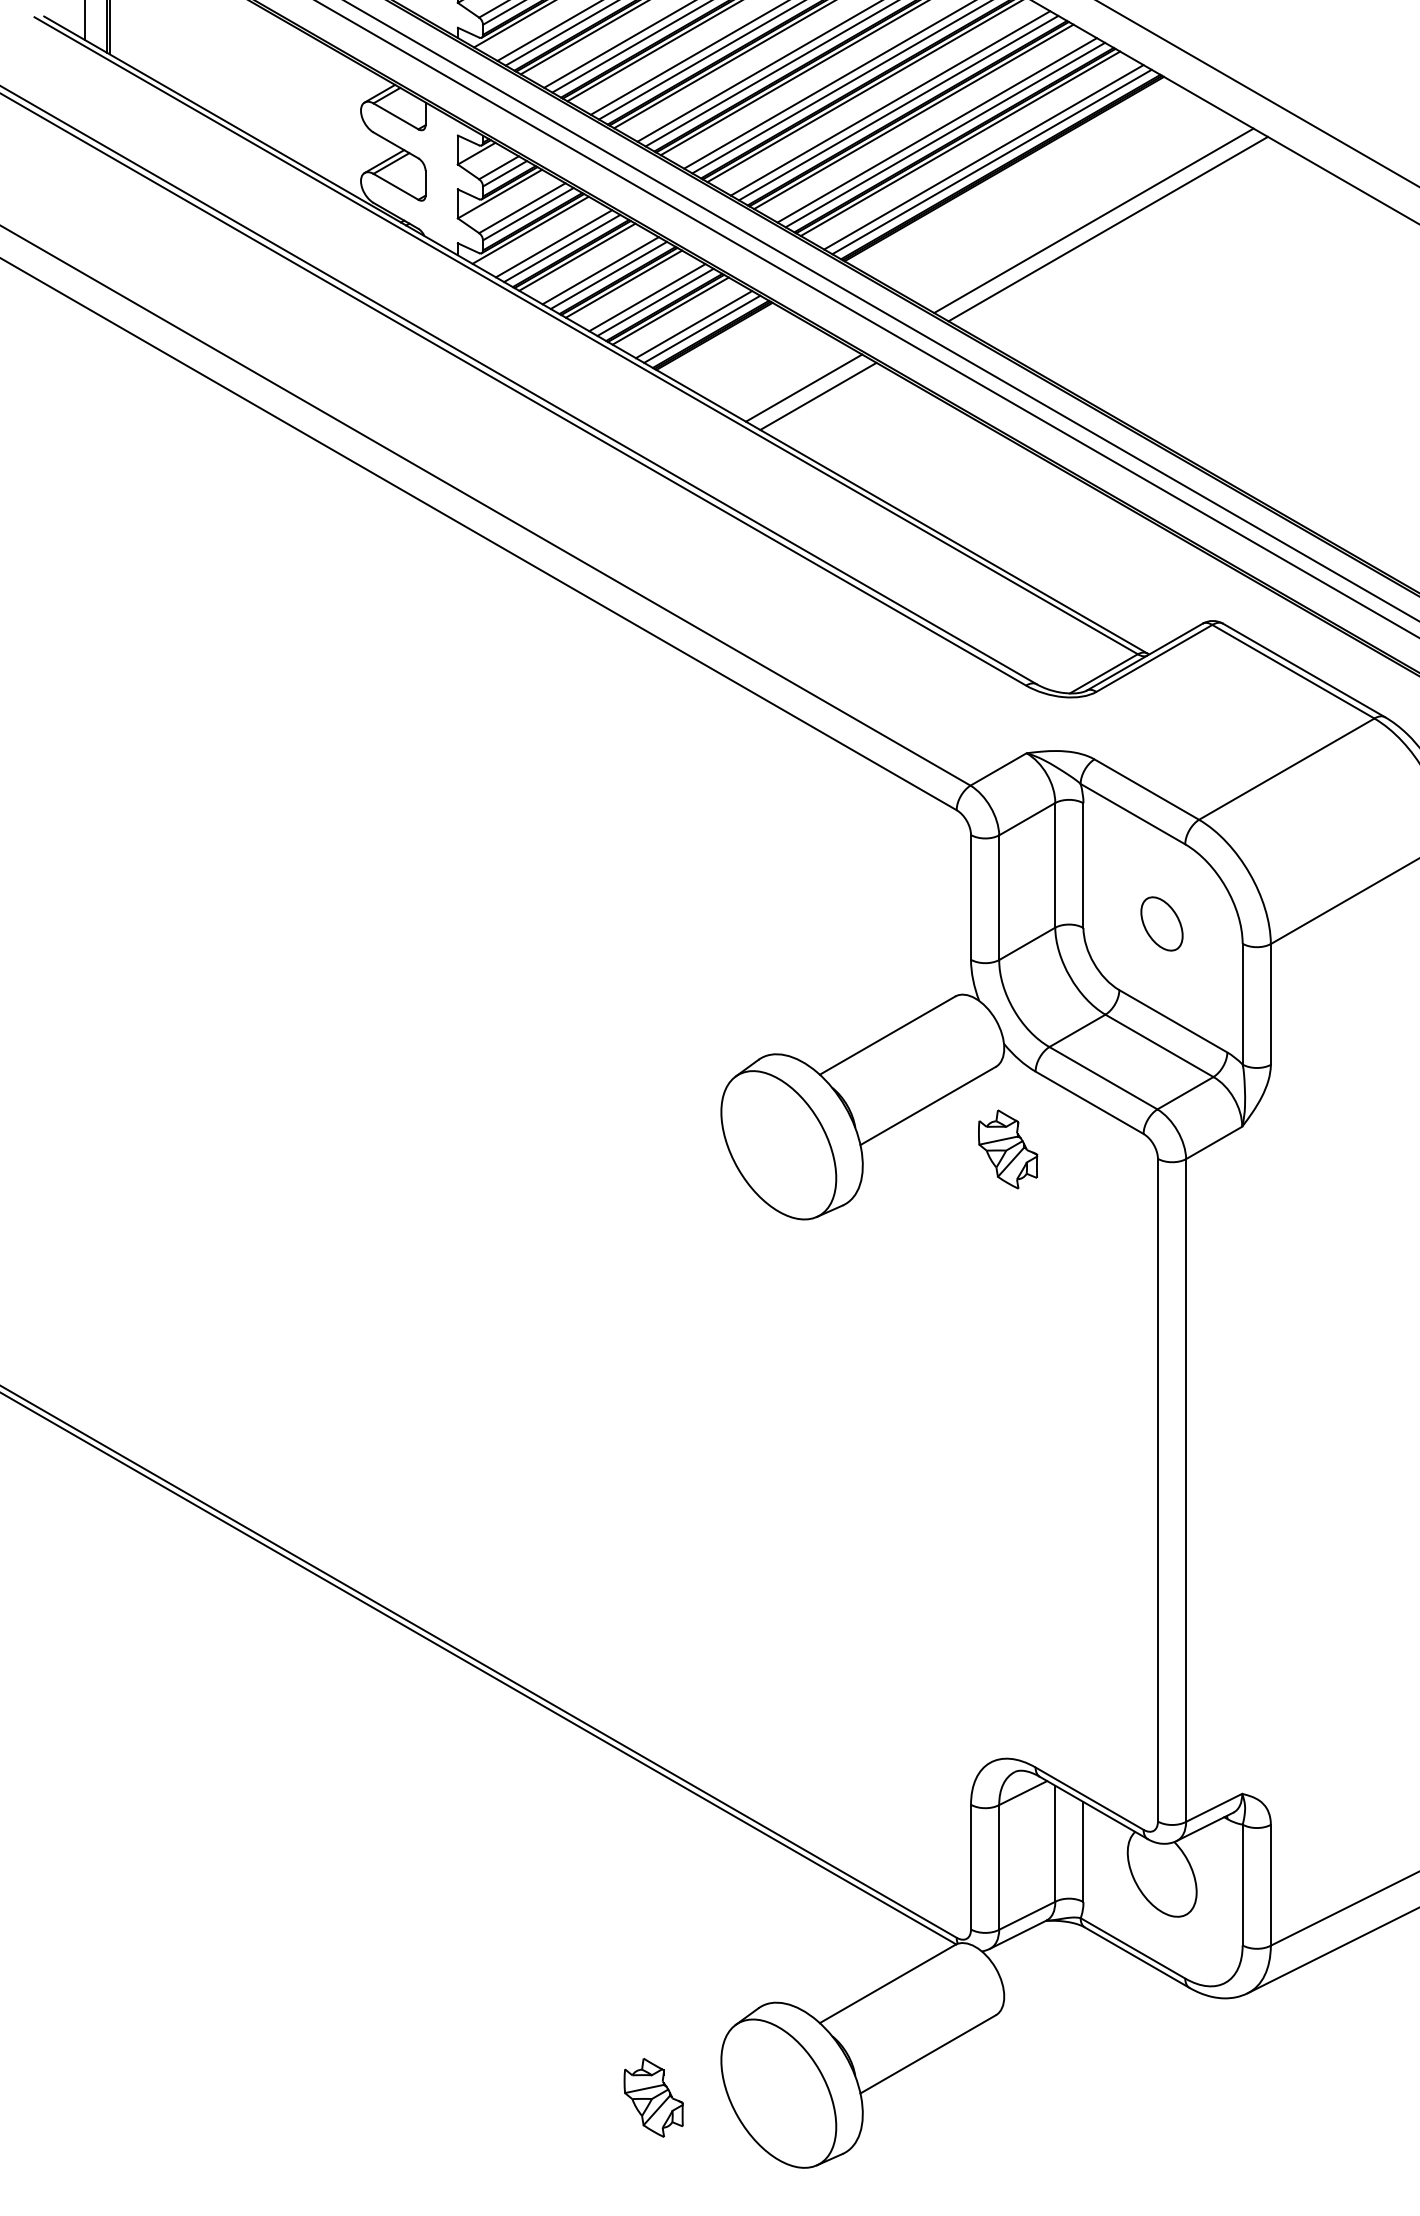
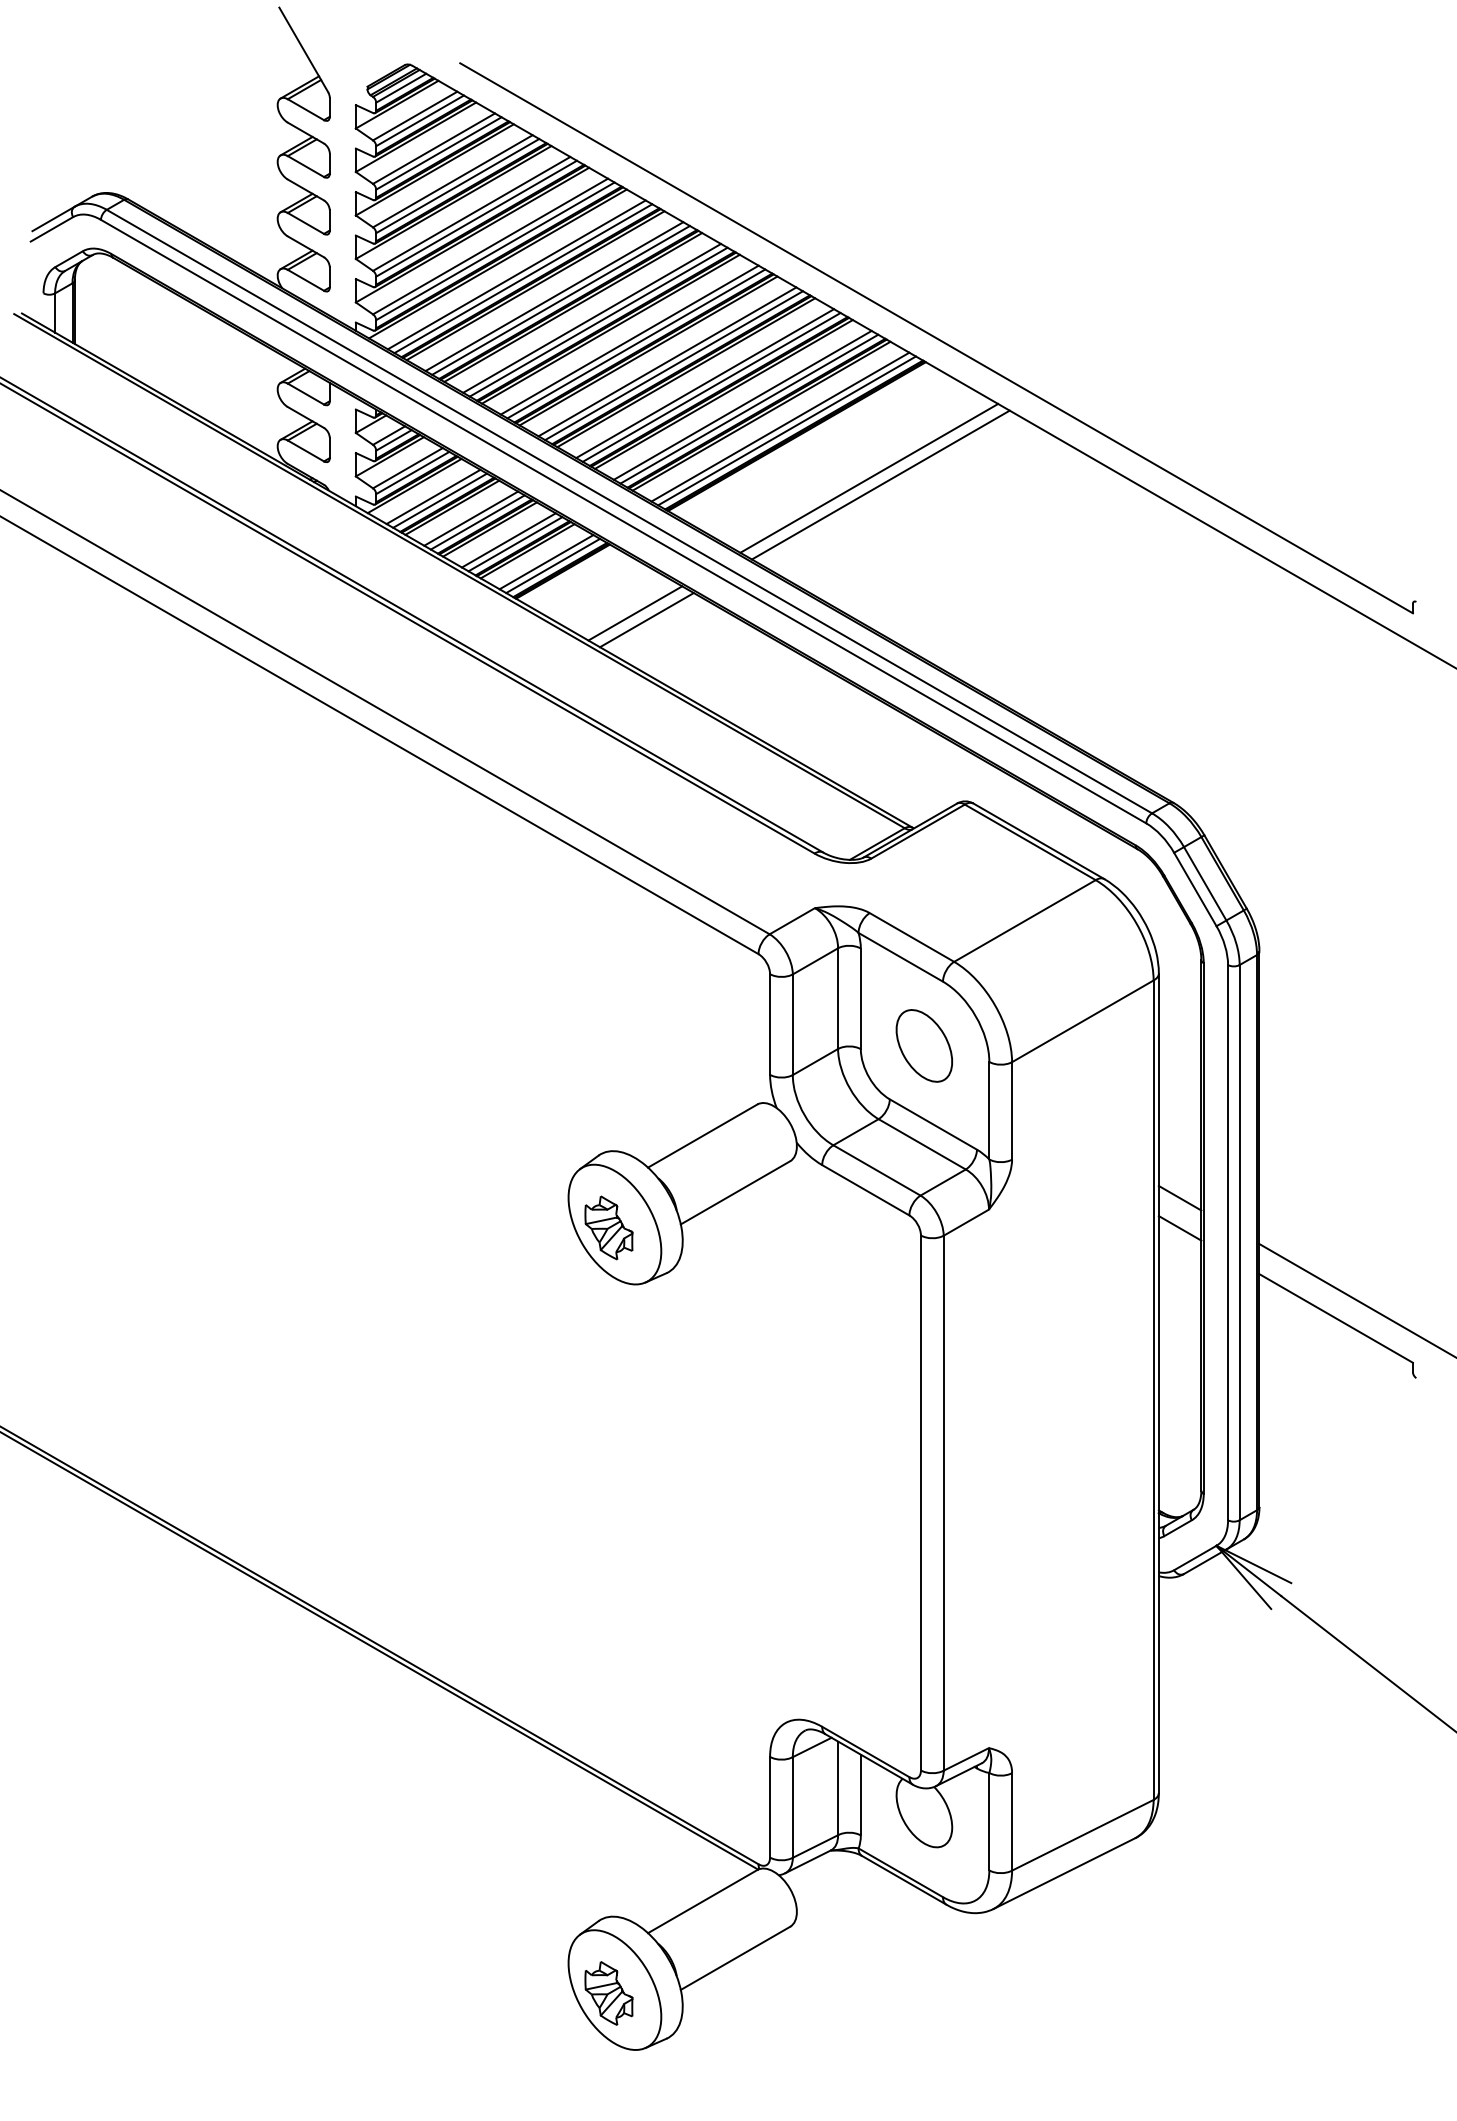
part: (1161, 923) -> (923, 1045), size x1.67
part: (1007, 1148) -> (608, 1227), moved
part: (653, 2097) -> (608, 1993), moved

